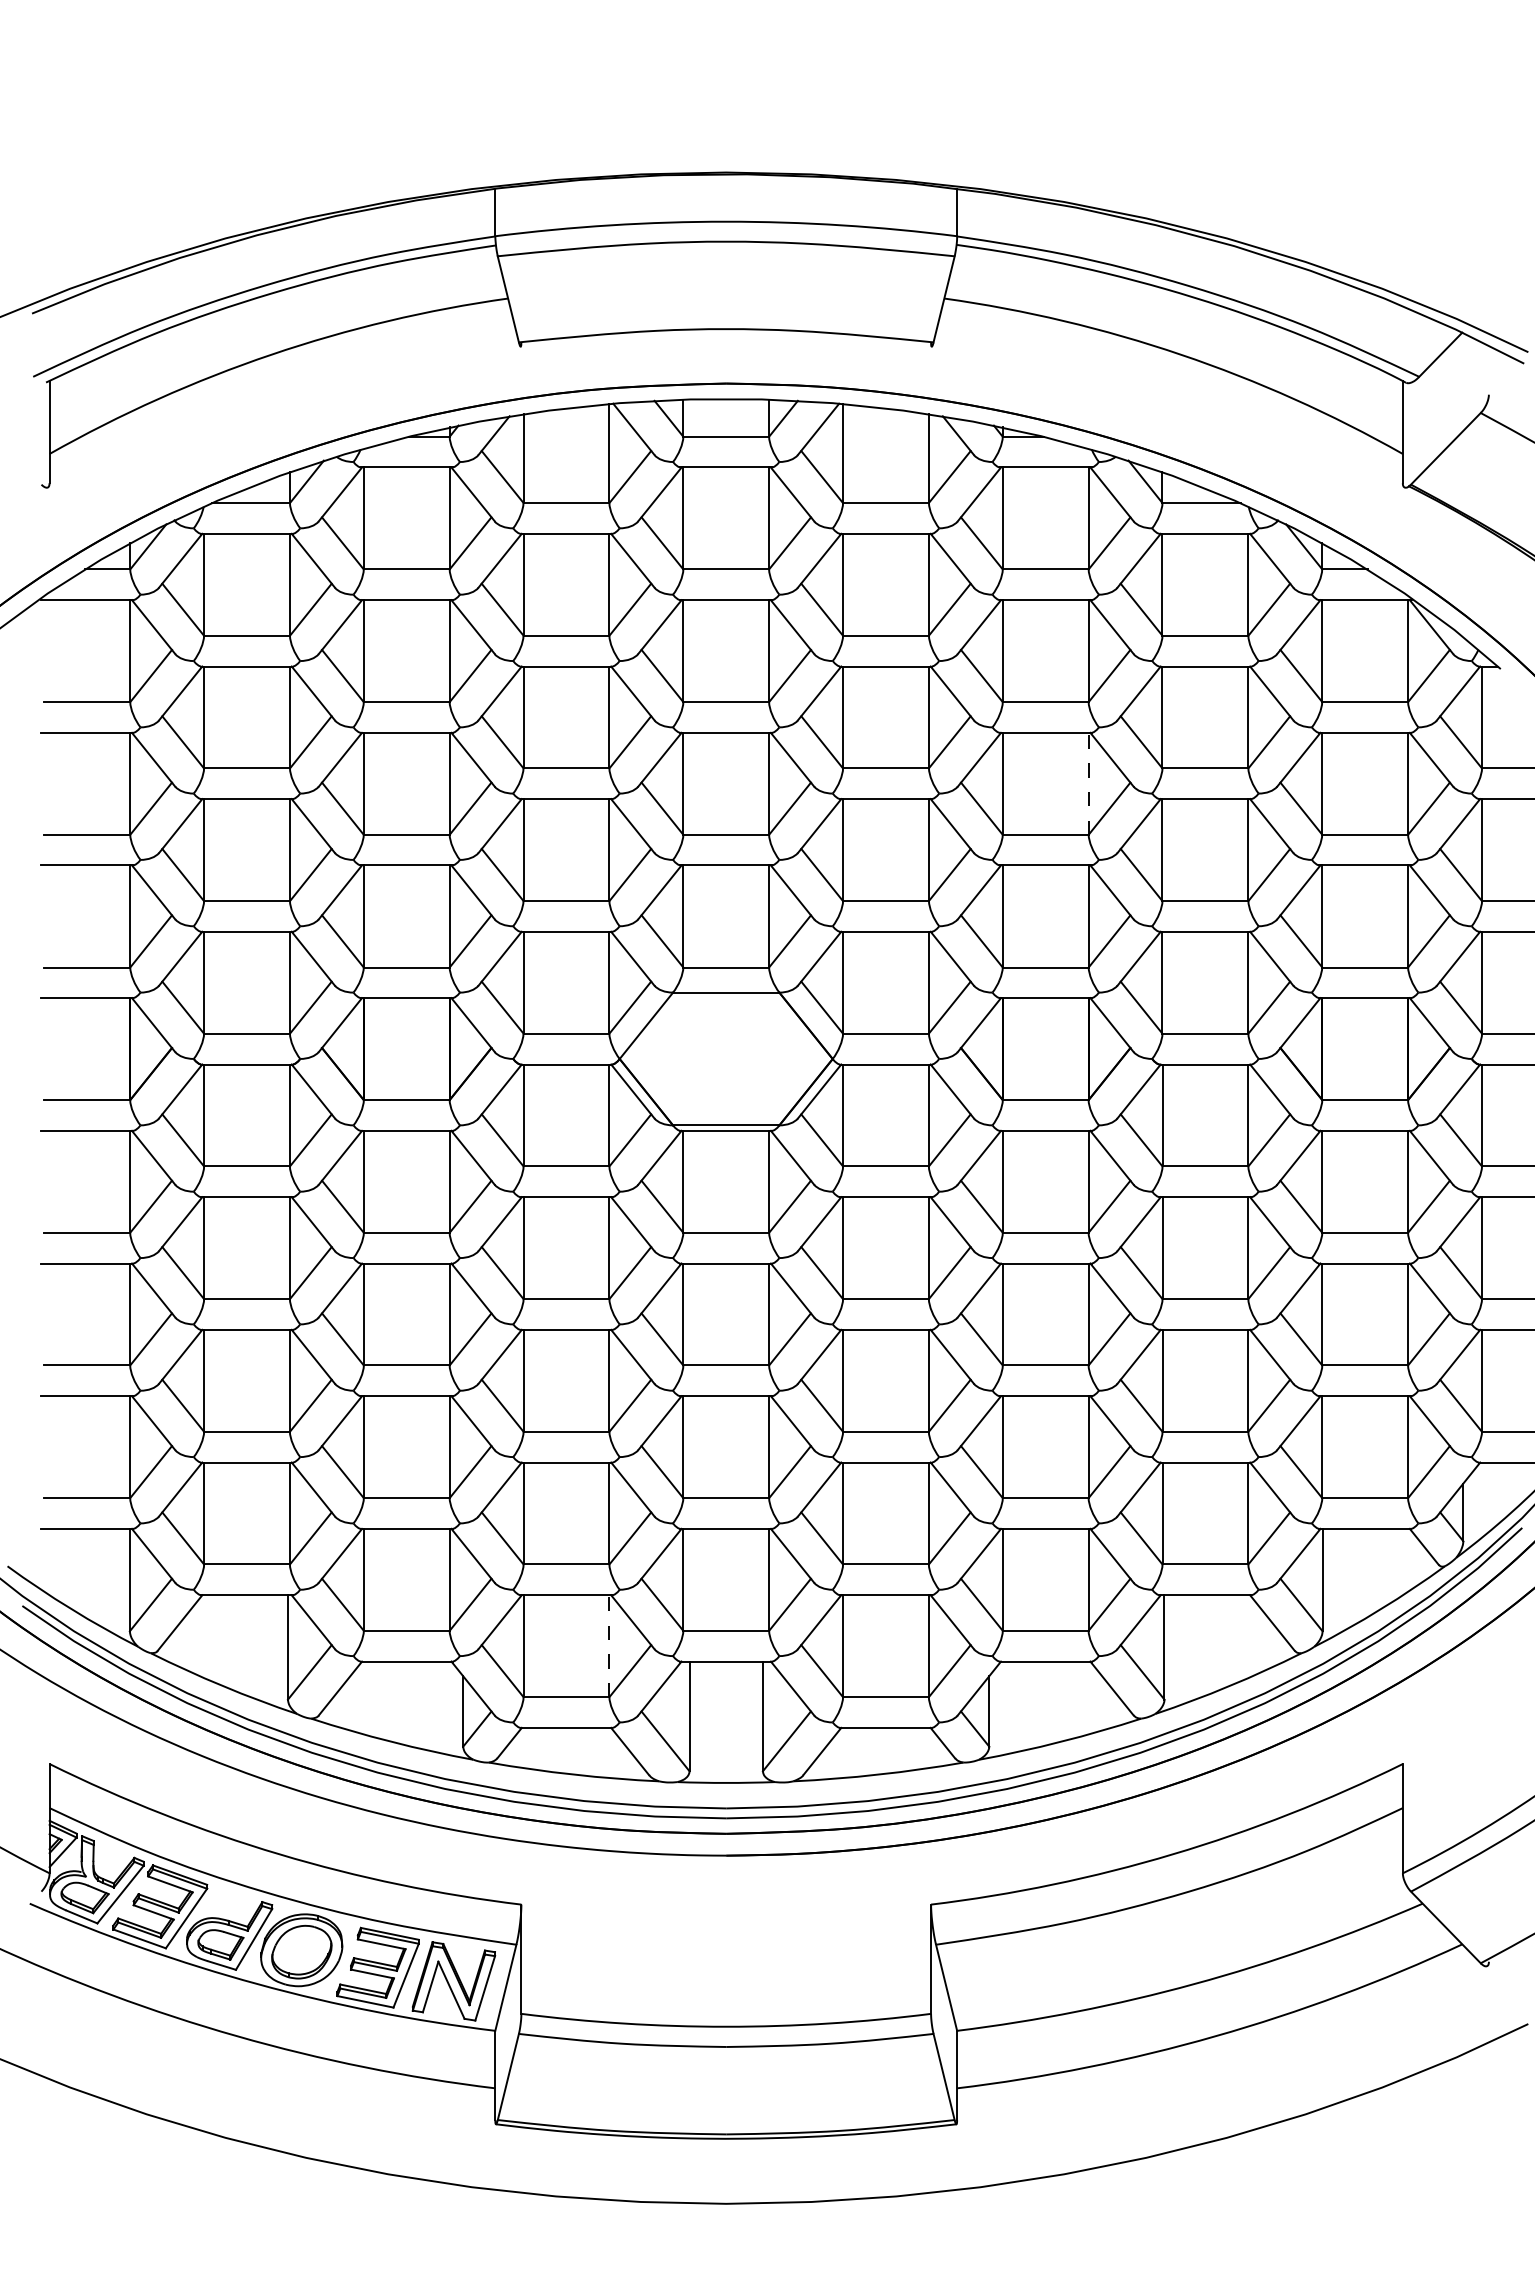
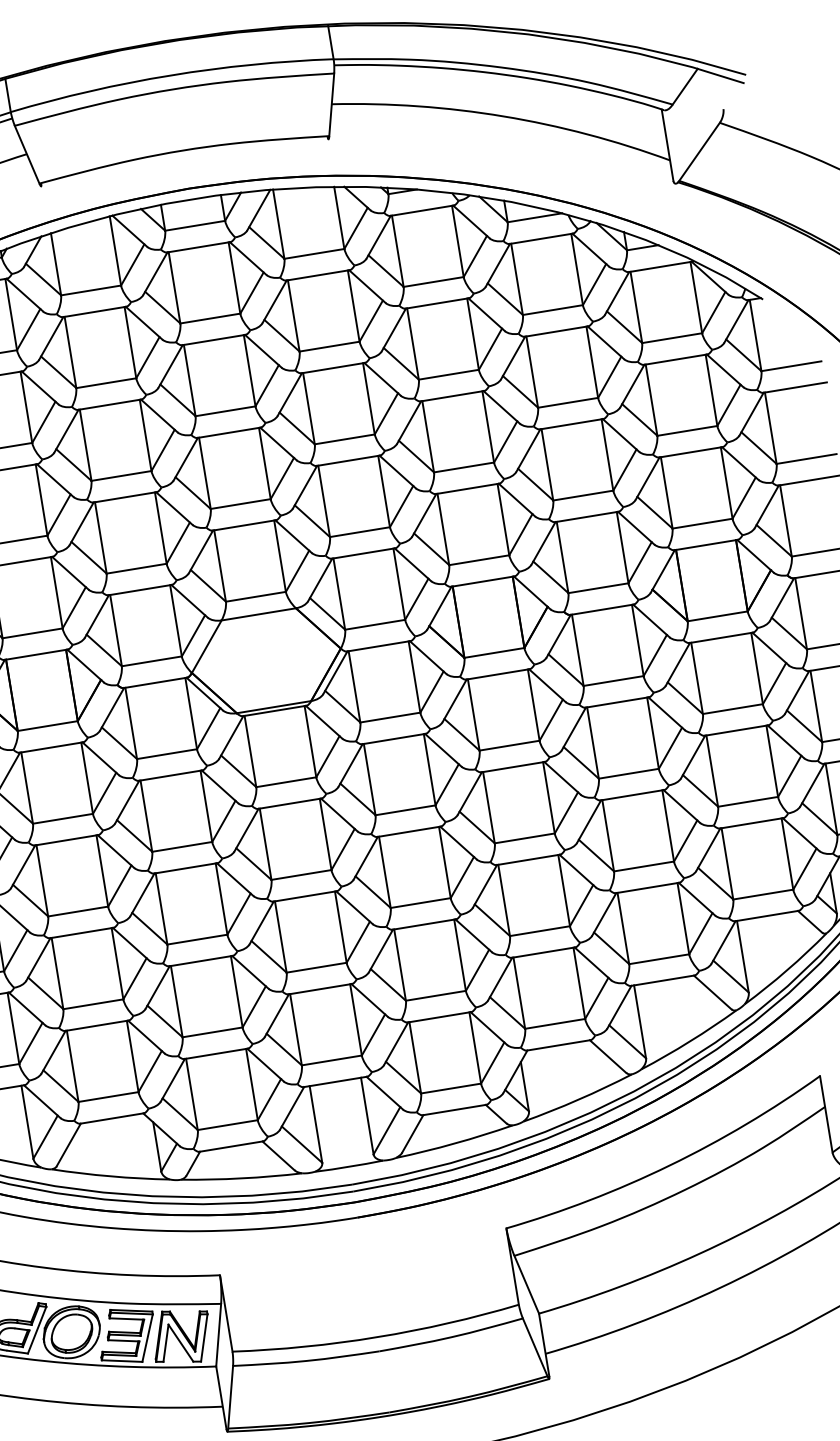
line: (1088, 783) -> (488, 426), dashed -> solid
line: (609, 1646) -> (252, 1084), dashed -> solid

